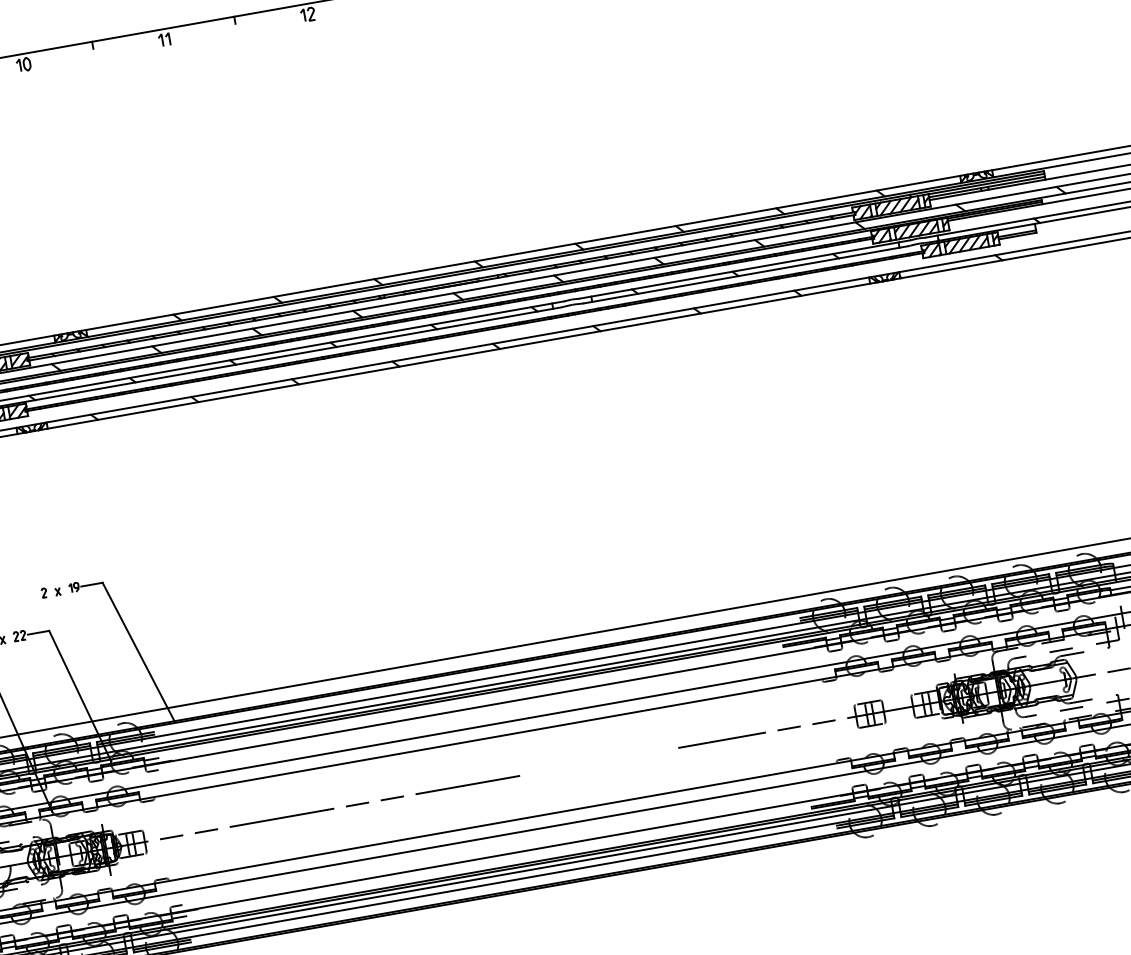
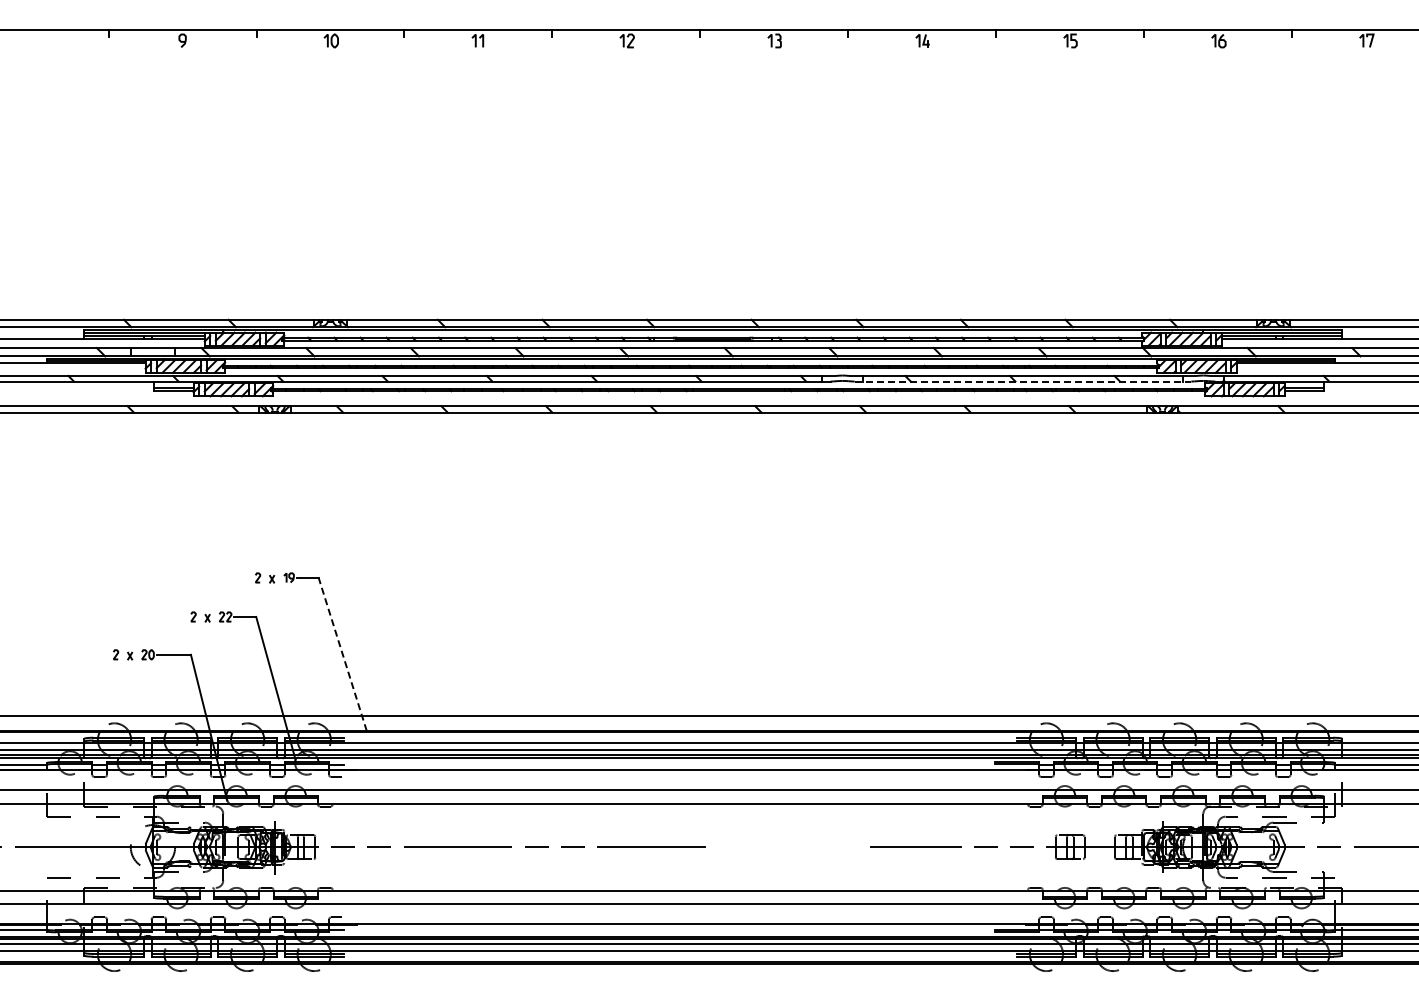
line: (746, 274) -> (1023, 381), solid -> dashed
line: (138, 651) -> (342, 653), solid -> dashed

